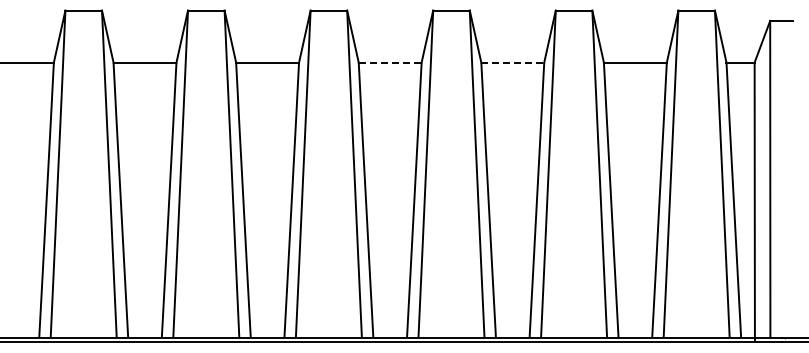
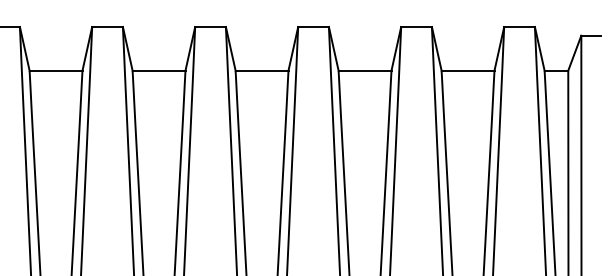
line: (390, 62) -> (262, 70), dashed -> solid
line: (513, 62) -> (365, 70), dashed -> solid

